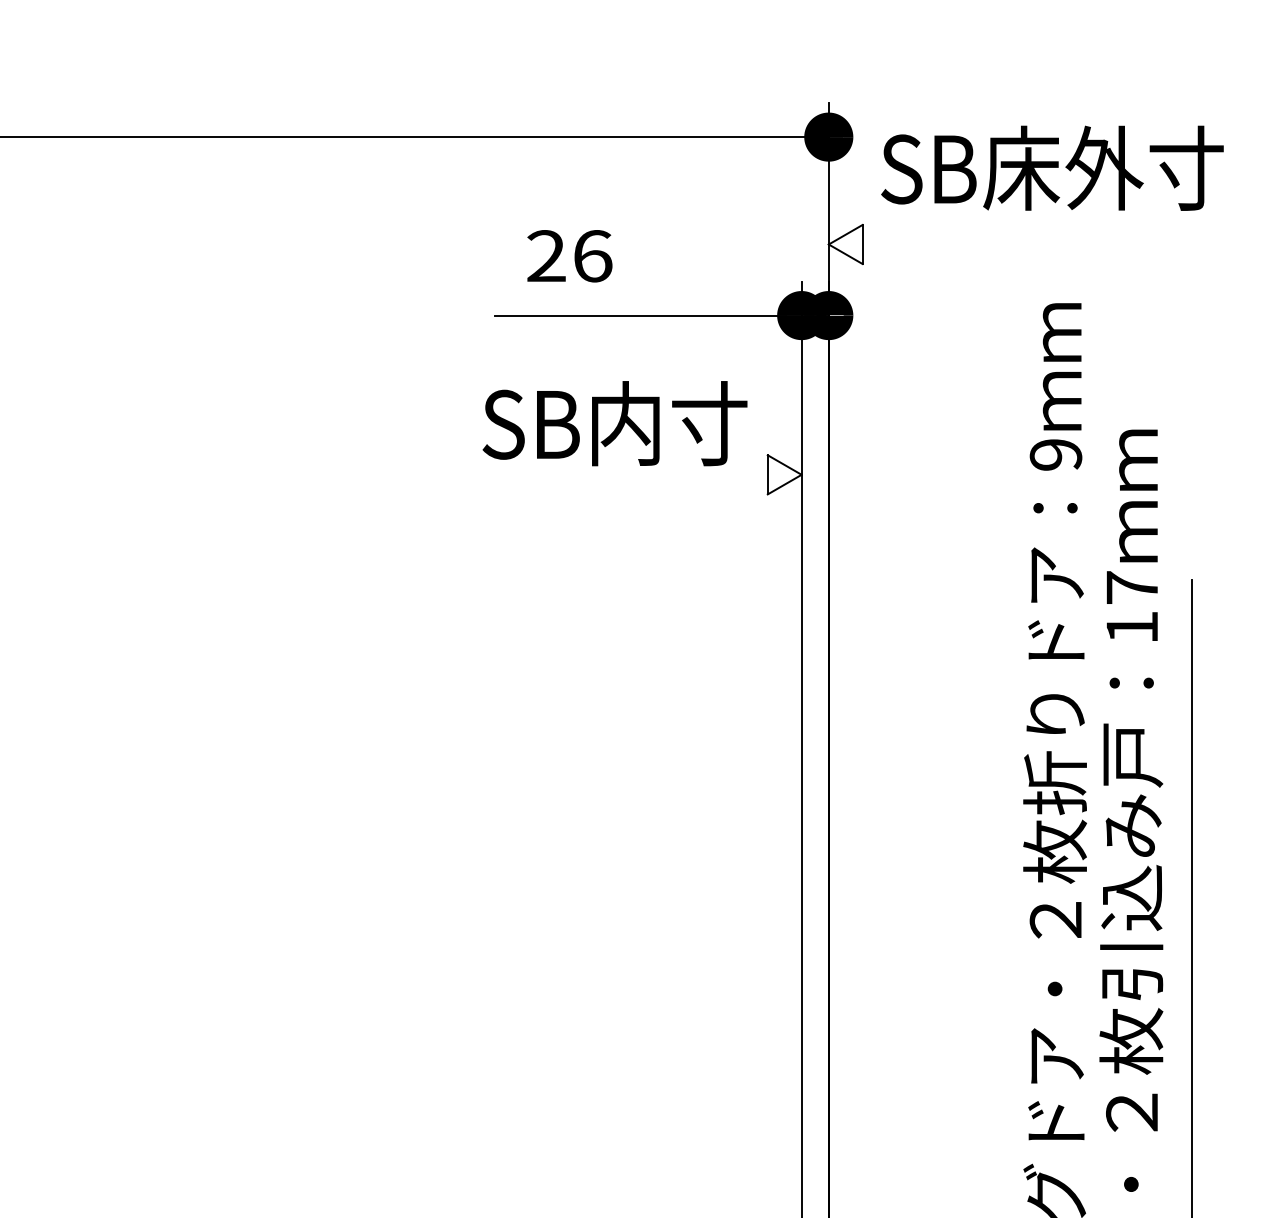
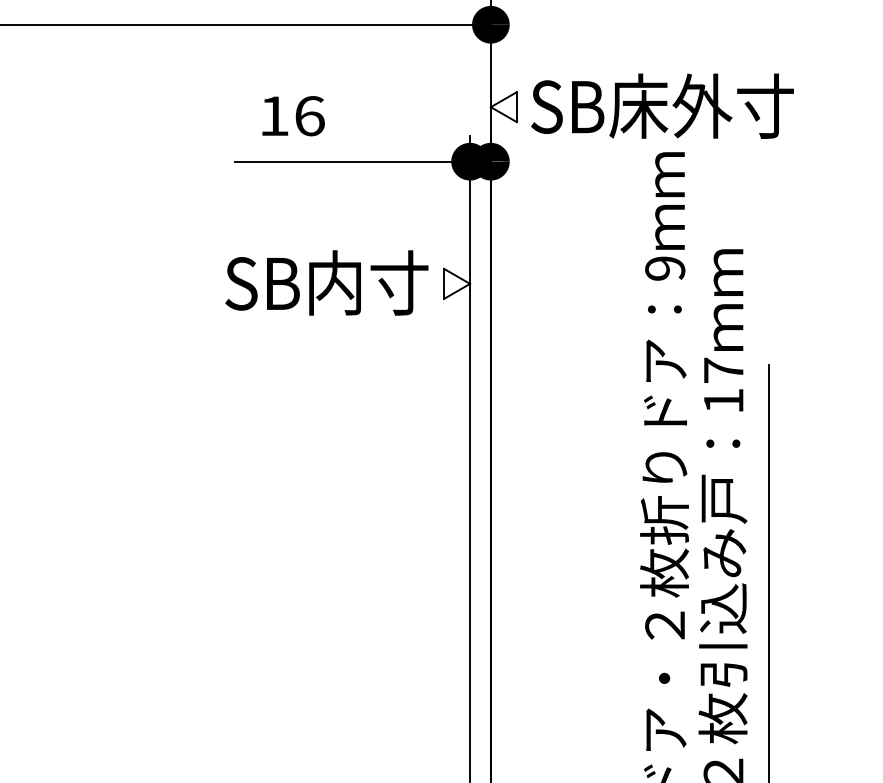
text: (1052, 167) -> (662, 105), moved
text: (546, 255) -> (274, 115), 26 -> 16
text: (614, 423) -> (326, 282), moved

